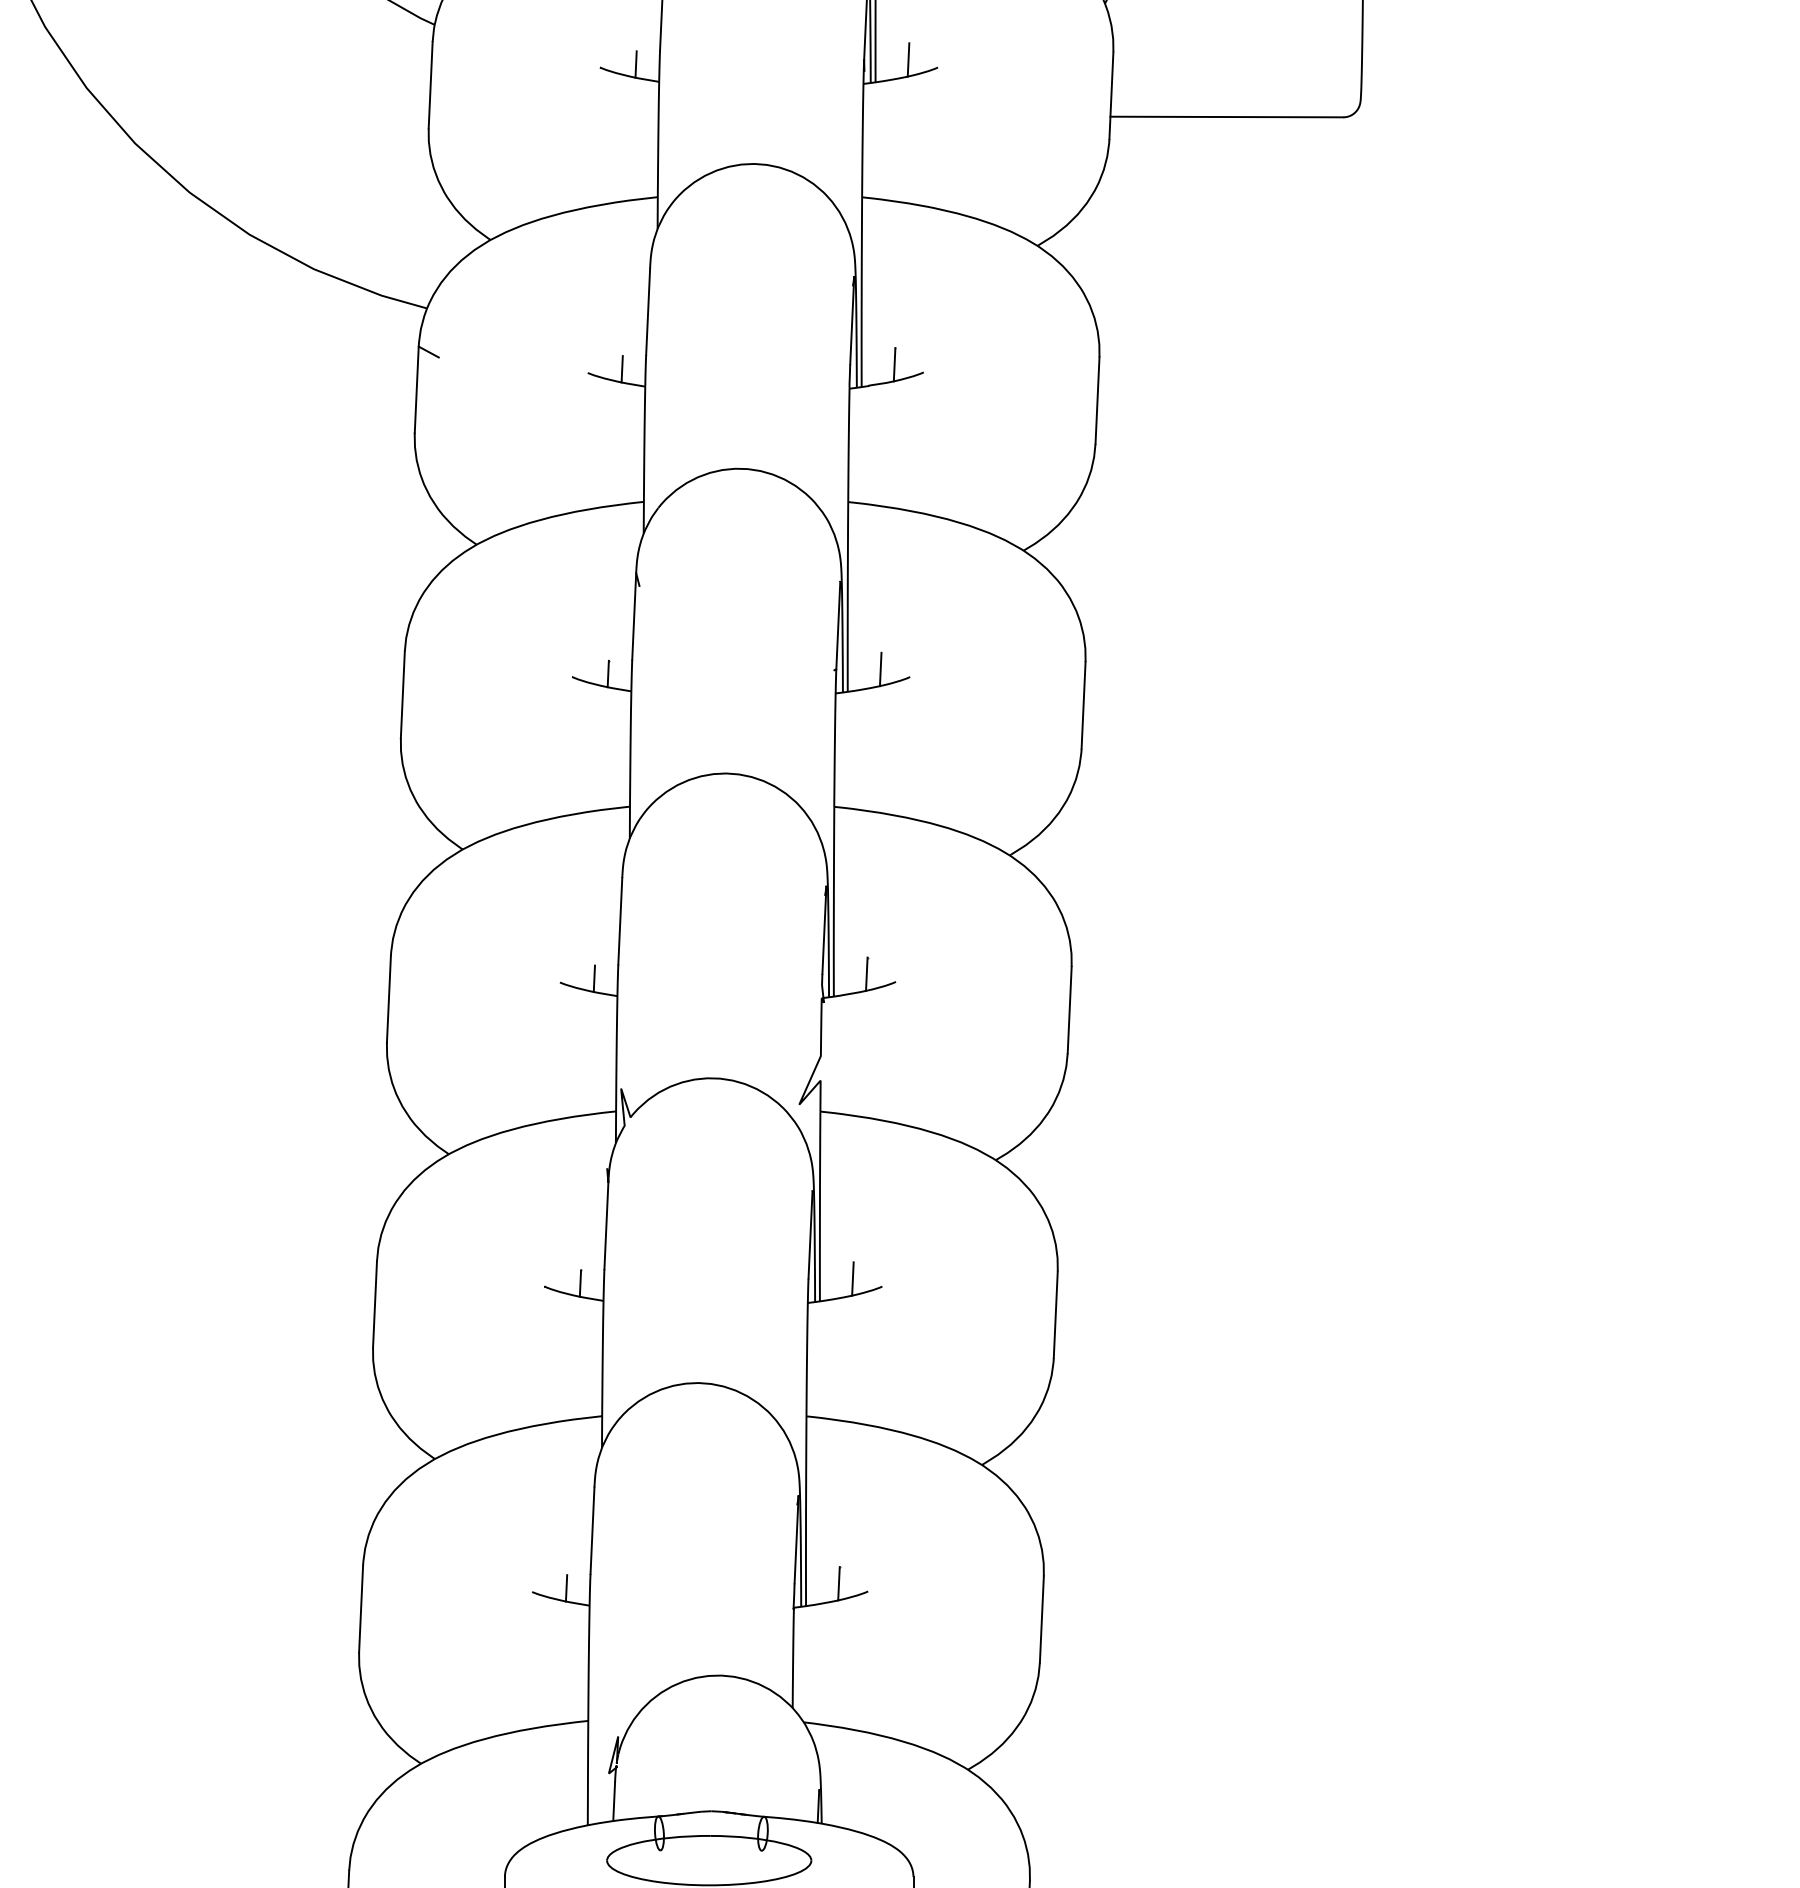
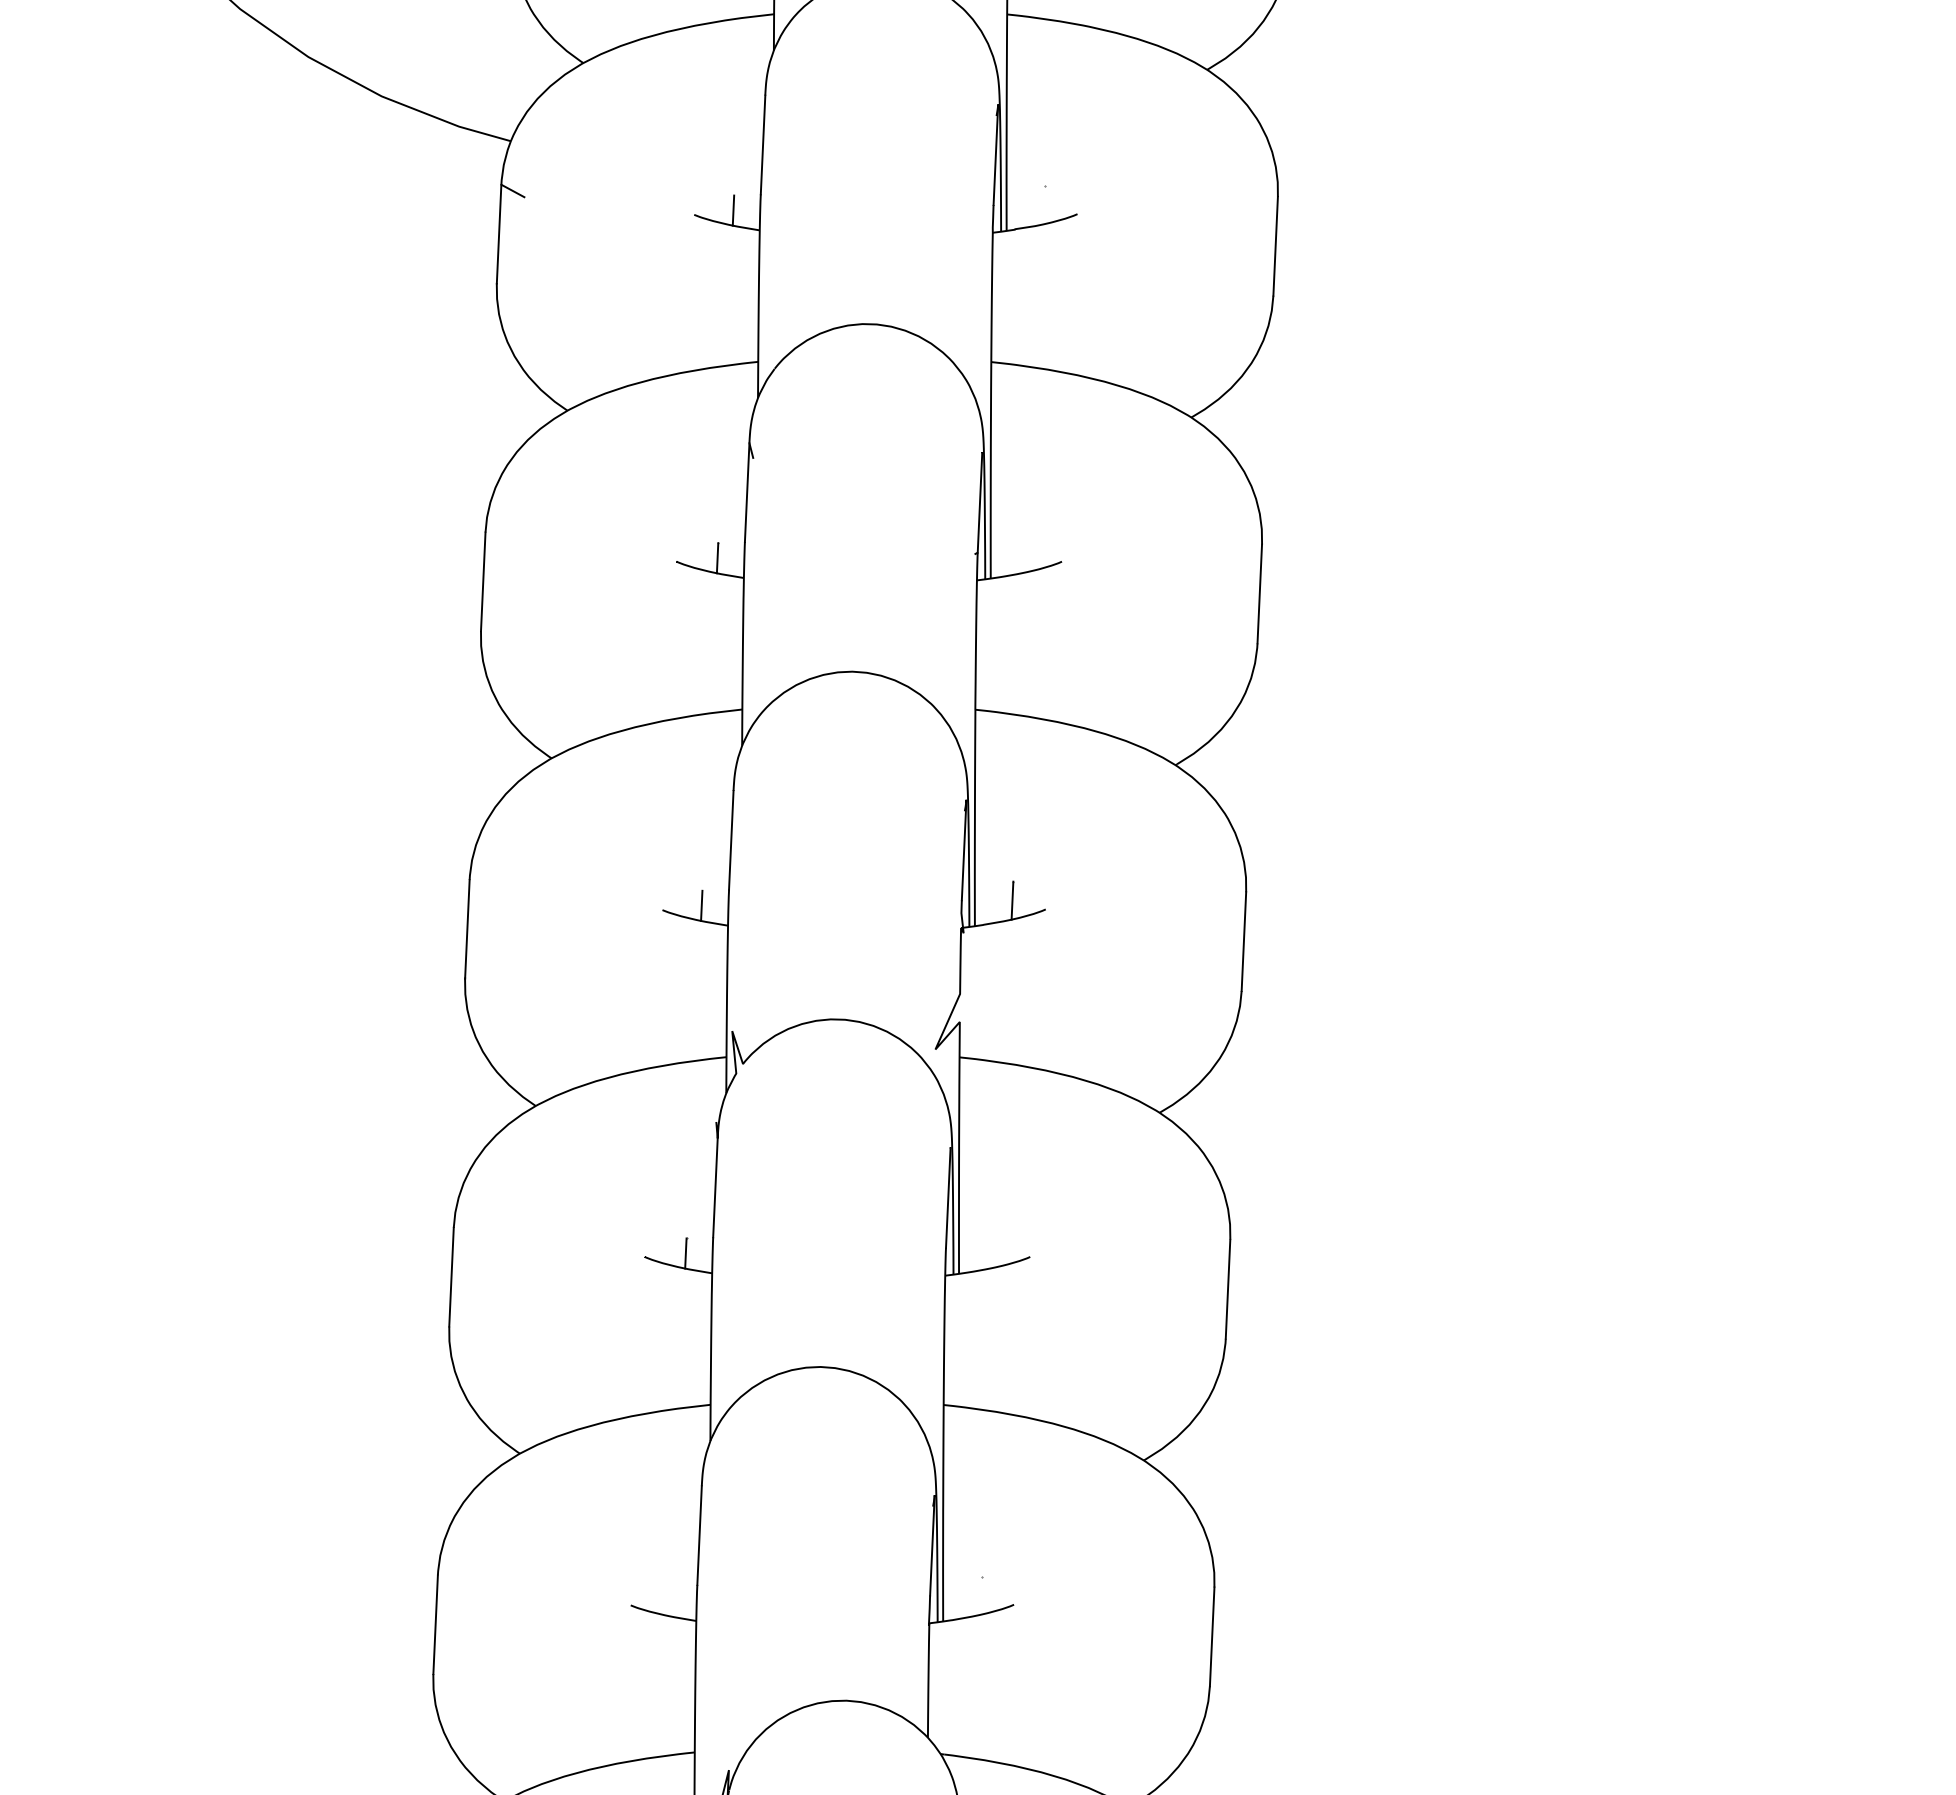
line: (894, 364) -> (1044, 205), removed
line: (880, 669) -> (1028, 553), removed
line: (852, 1278) -> (996, 1247), removed
line: (838, 1583) -> (980, 1595), removed
line: (566, 1588) -> (669, 1601), removed

